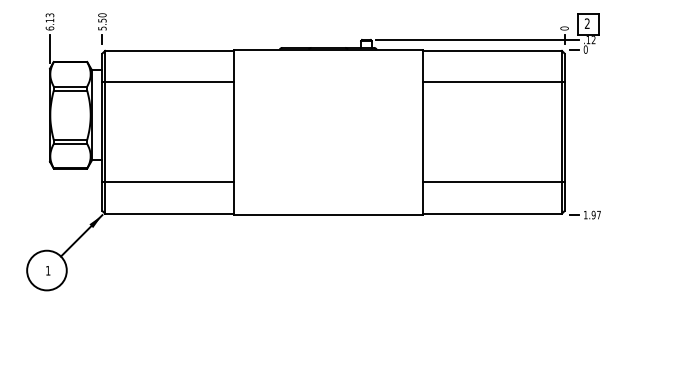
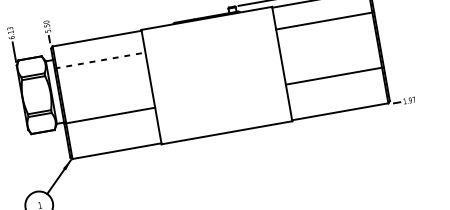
line: (168, 82) -> (100, 60), solid -> dashed
line: (167, 182) -> (109, 116), moved
line: (493, 182) -> (334, 76), moved

